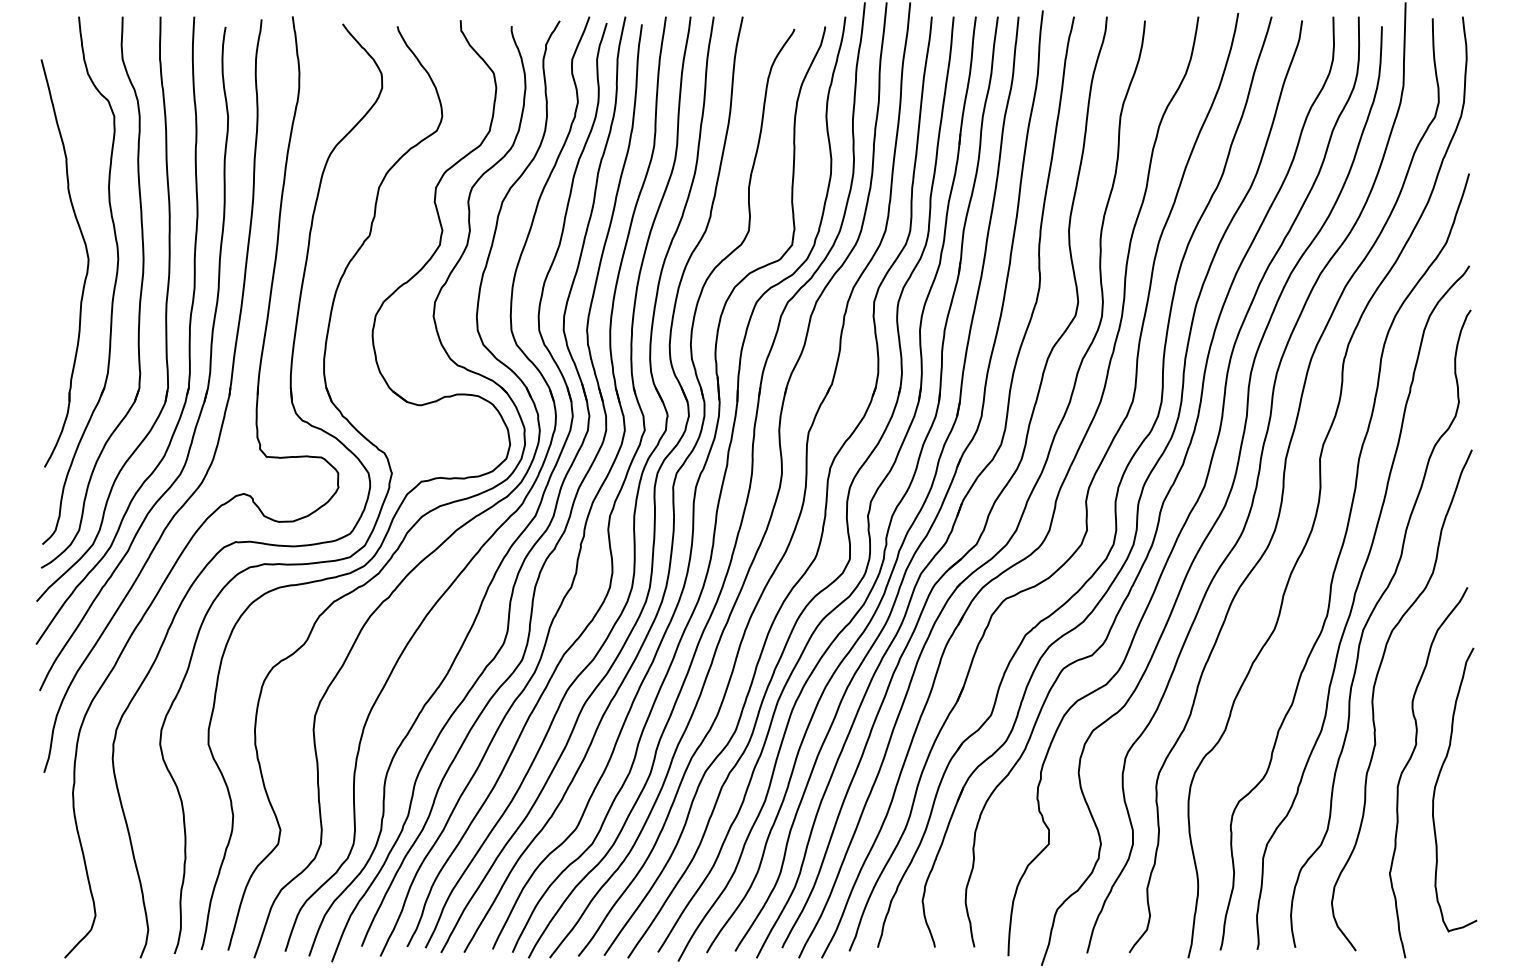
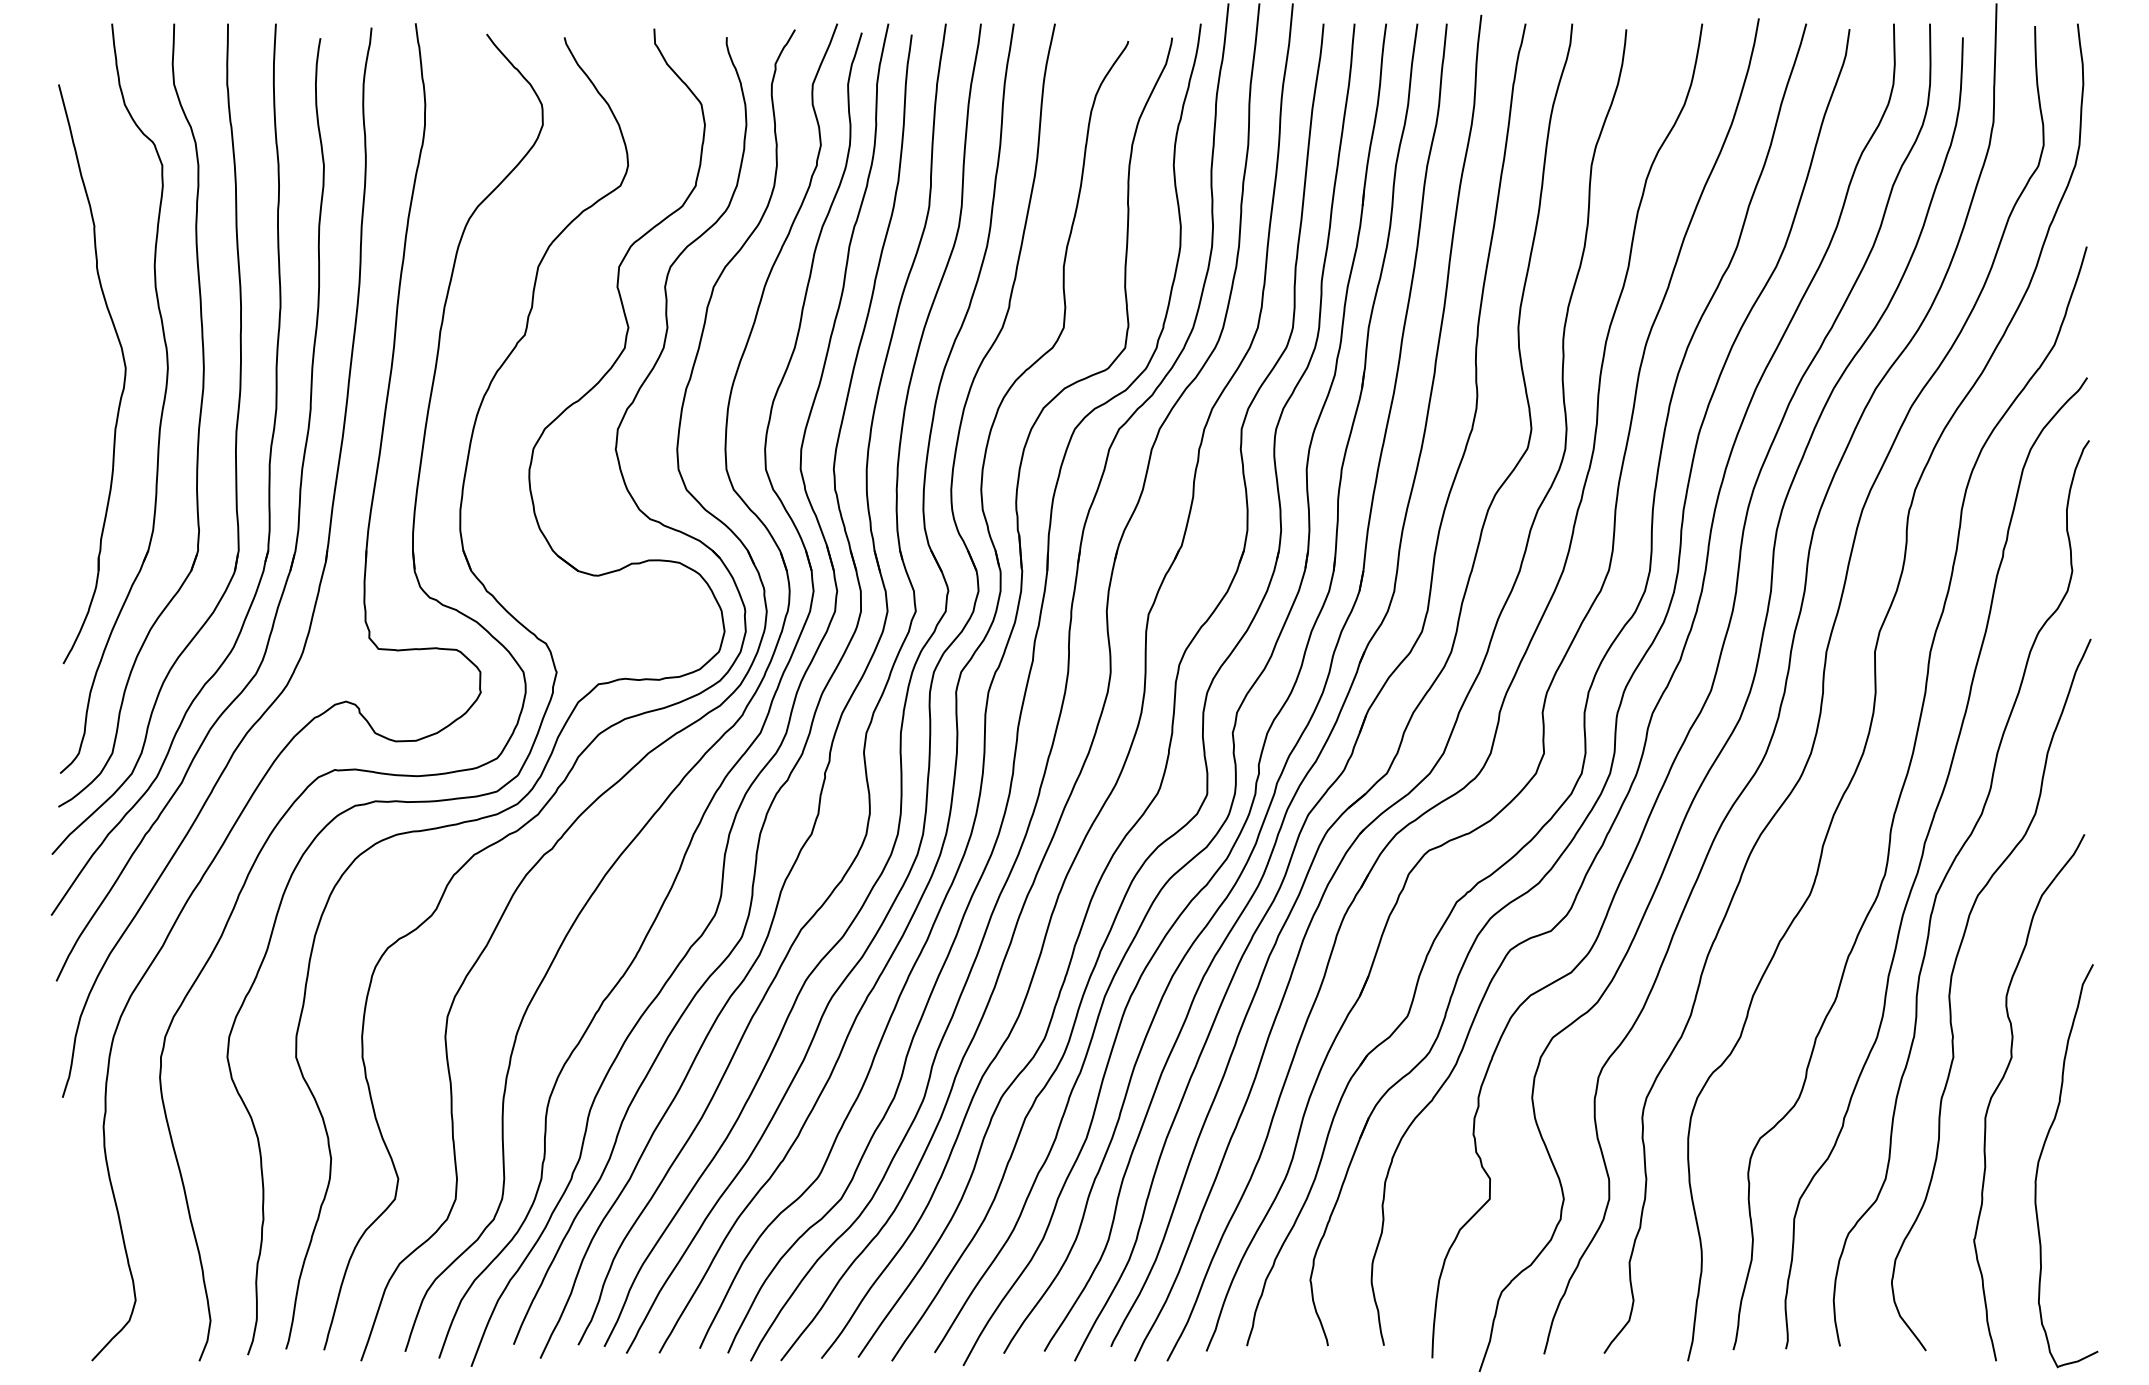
curve: (1437, 783) -> (2041, 1156), moved

